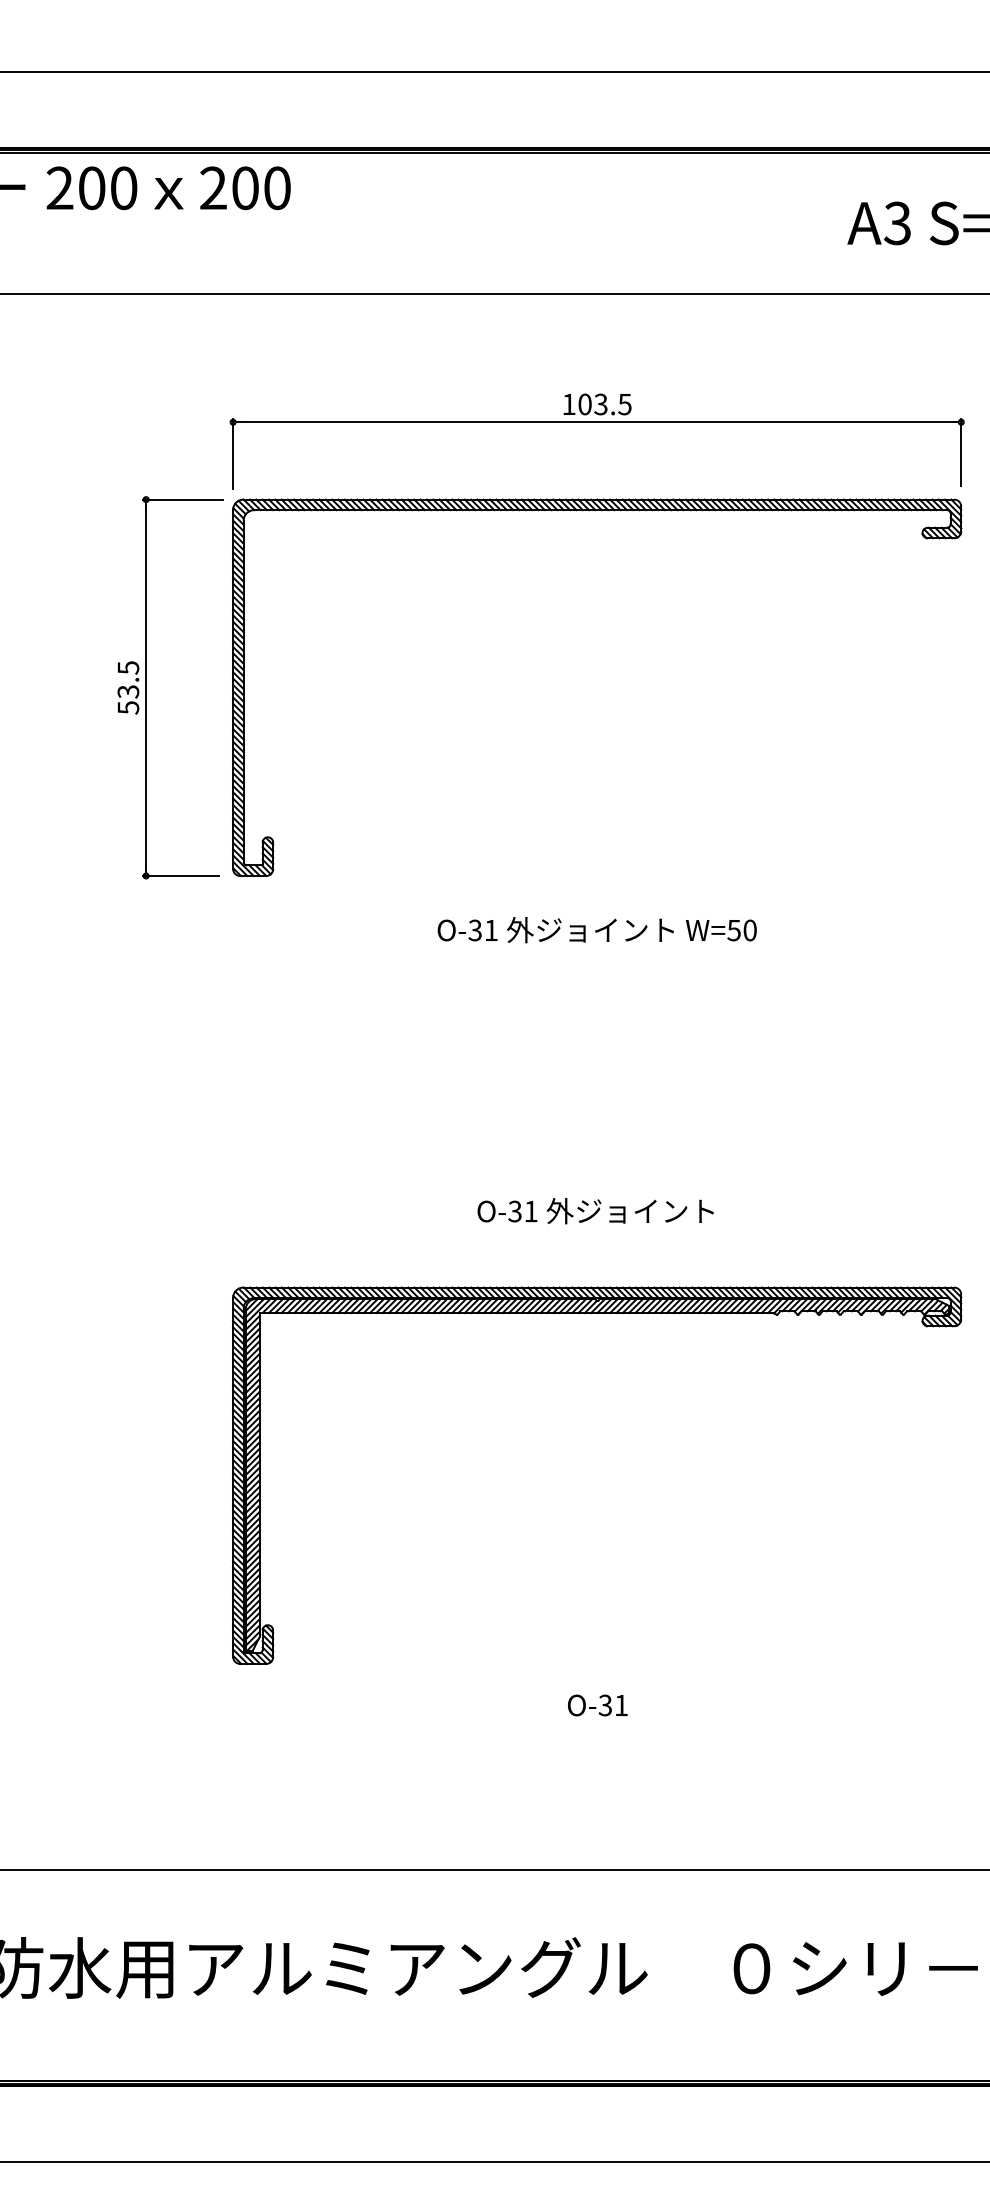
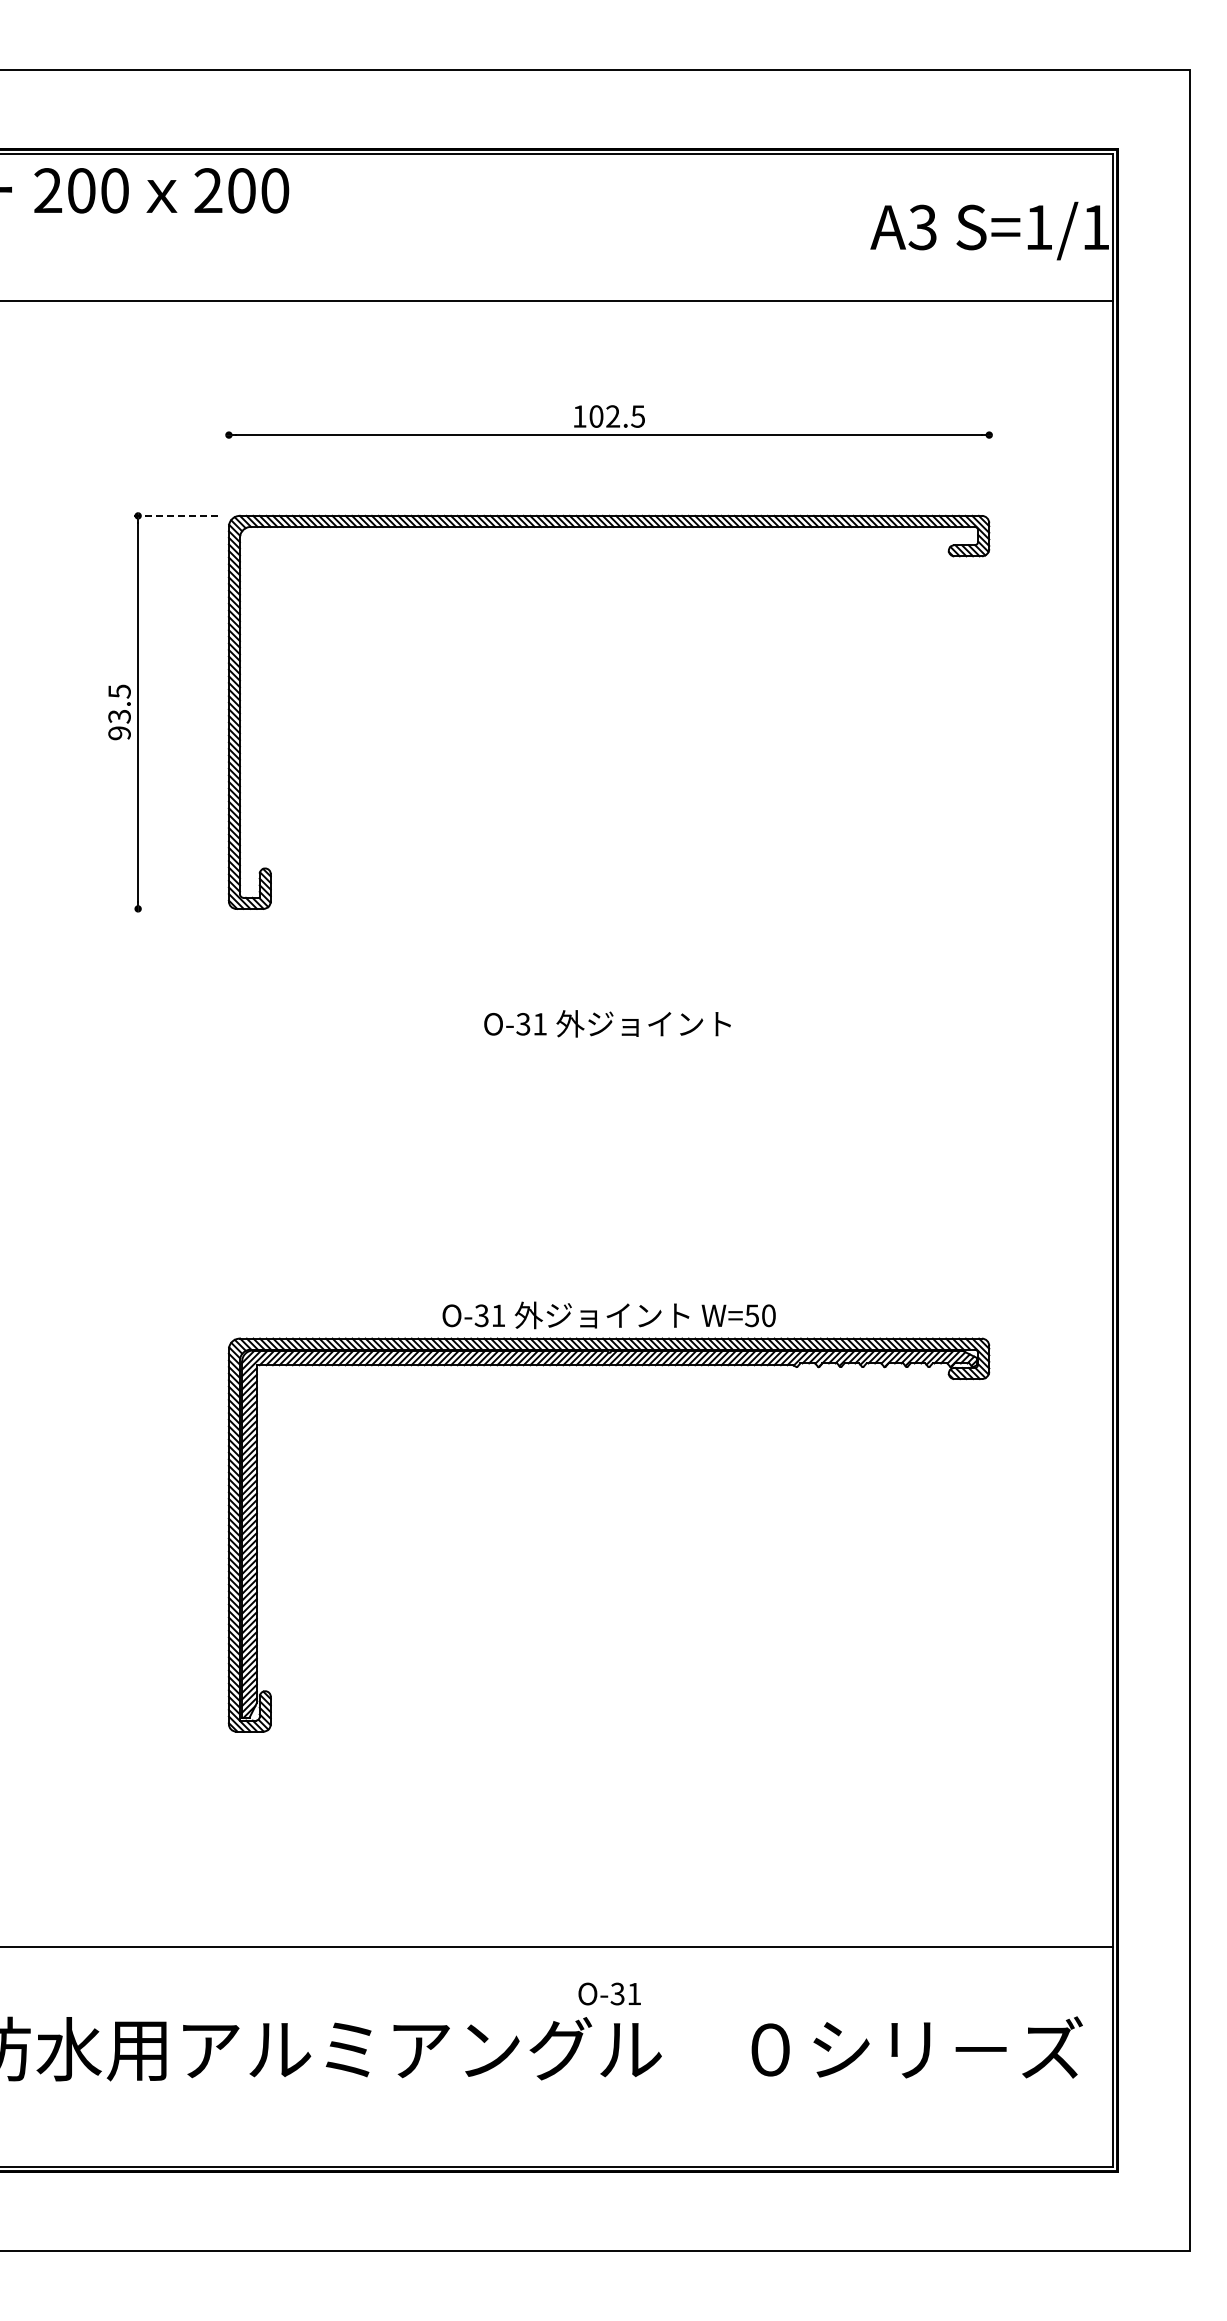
text: (601, 404) -> (613, 416), 103.5 -> 102.5
line: (961, 452) -> (989, 466), removed
line: (232, 453) -> (228, 467), removed
line: (182, 499) -> (176, 515), solid -> dashed
text: (128, 708) -> (119, 733), 53.5 -> 93.5
line: (180, 875) -> (174, 908), removed
text: (596, 930) -> (608, 1315), moved
text: (595, 1210) -> (607, 1023), moved
text: (597, 1704) -> (609, 1993), moved

